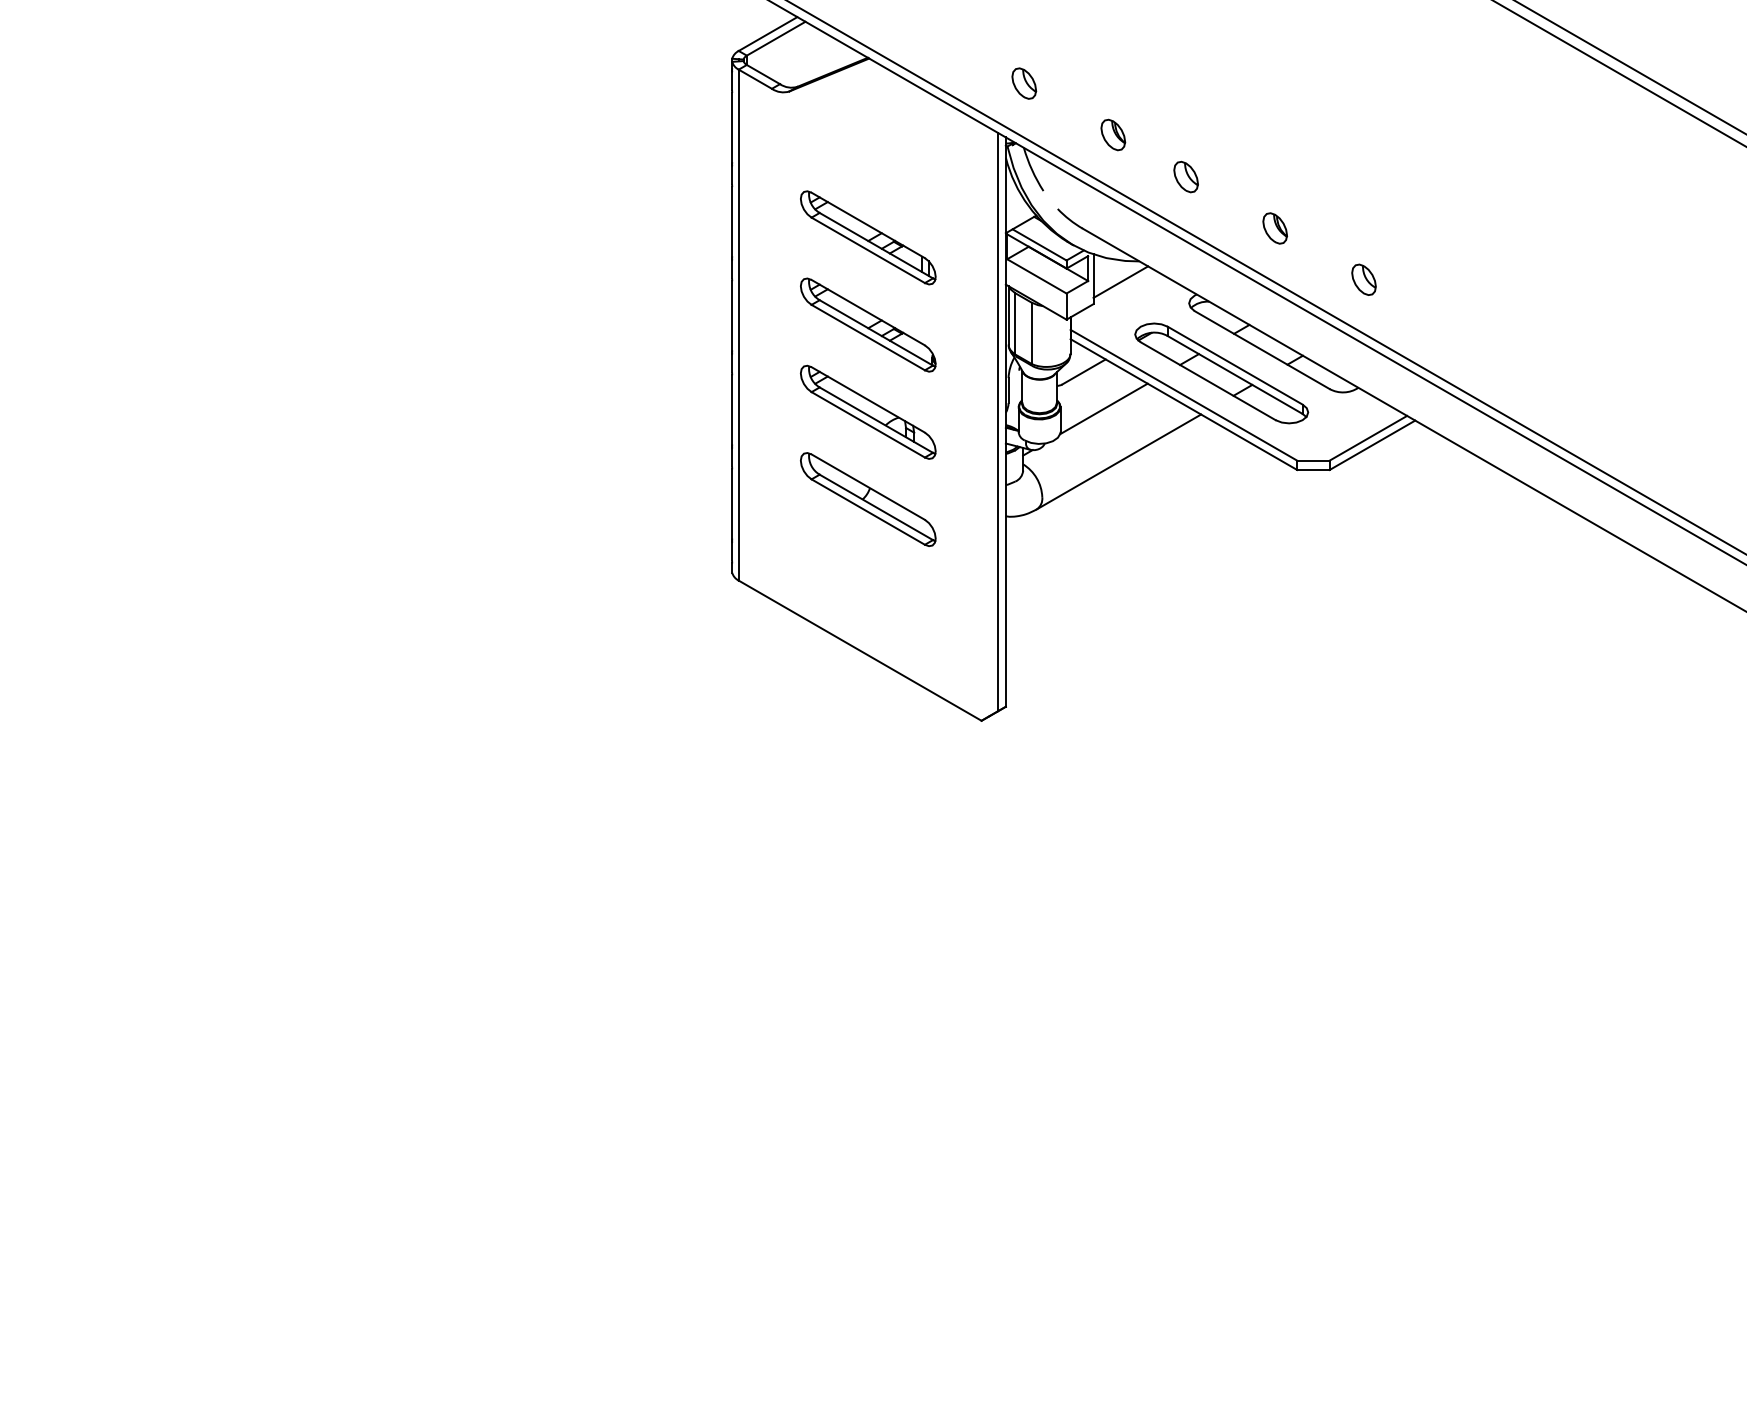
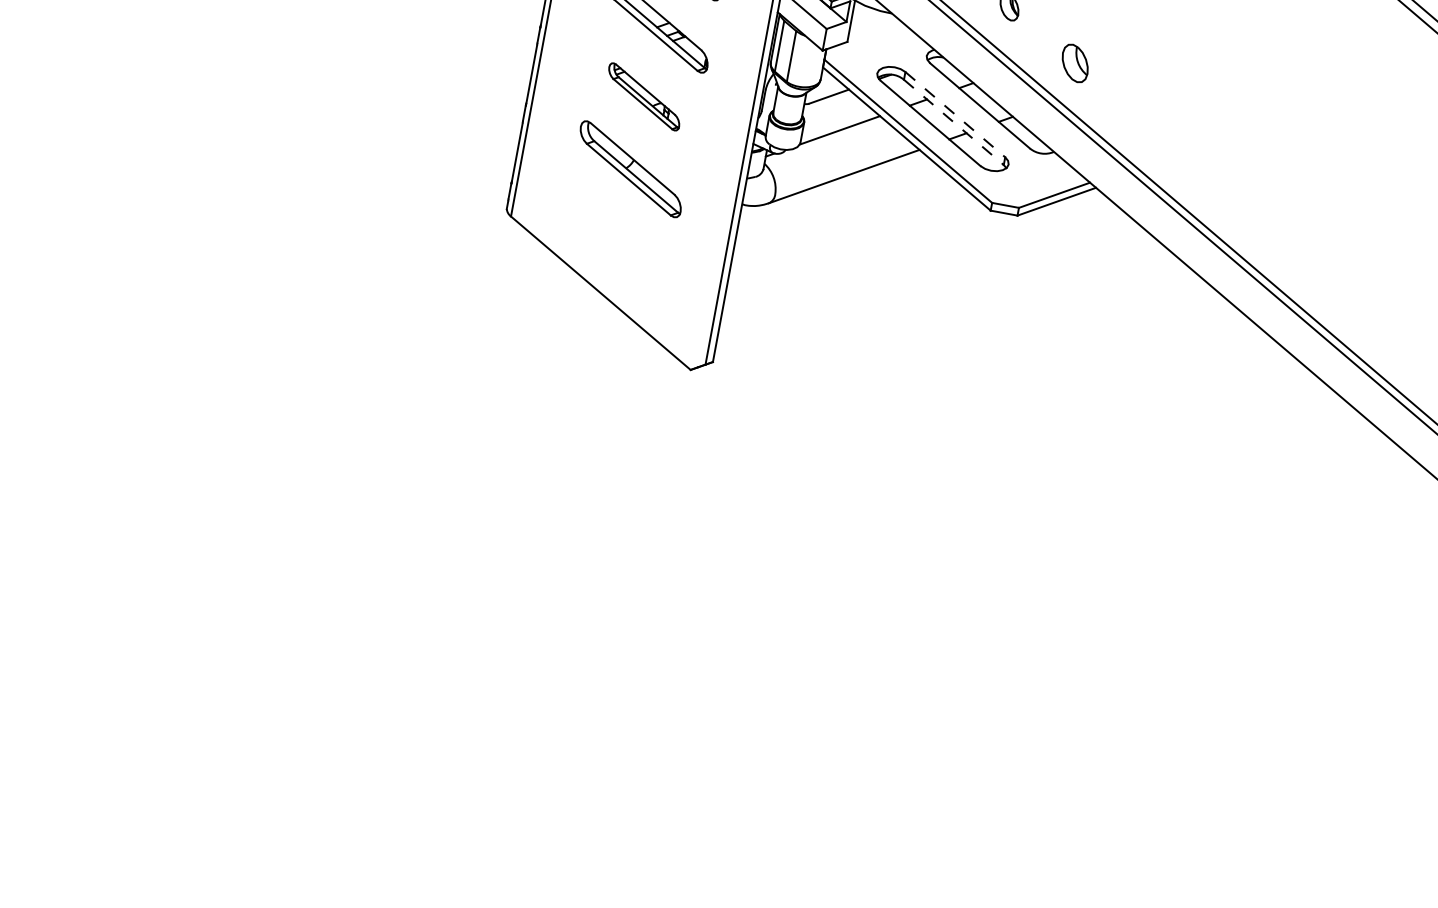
part: (1363, 279) -> (1074, 62), size x1.4
line: (1120, 281) -> (873, 27), removed
line: (1235, 365) -> (955, 114), solid -> dashed
line: (1235, 375) -> (954, 122), solid -> dashed
part: (868, 411) -> (644, 96), size x0.7

